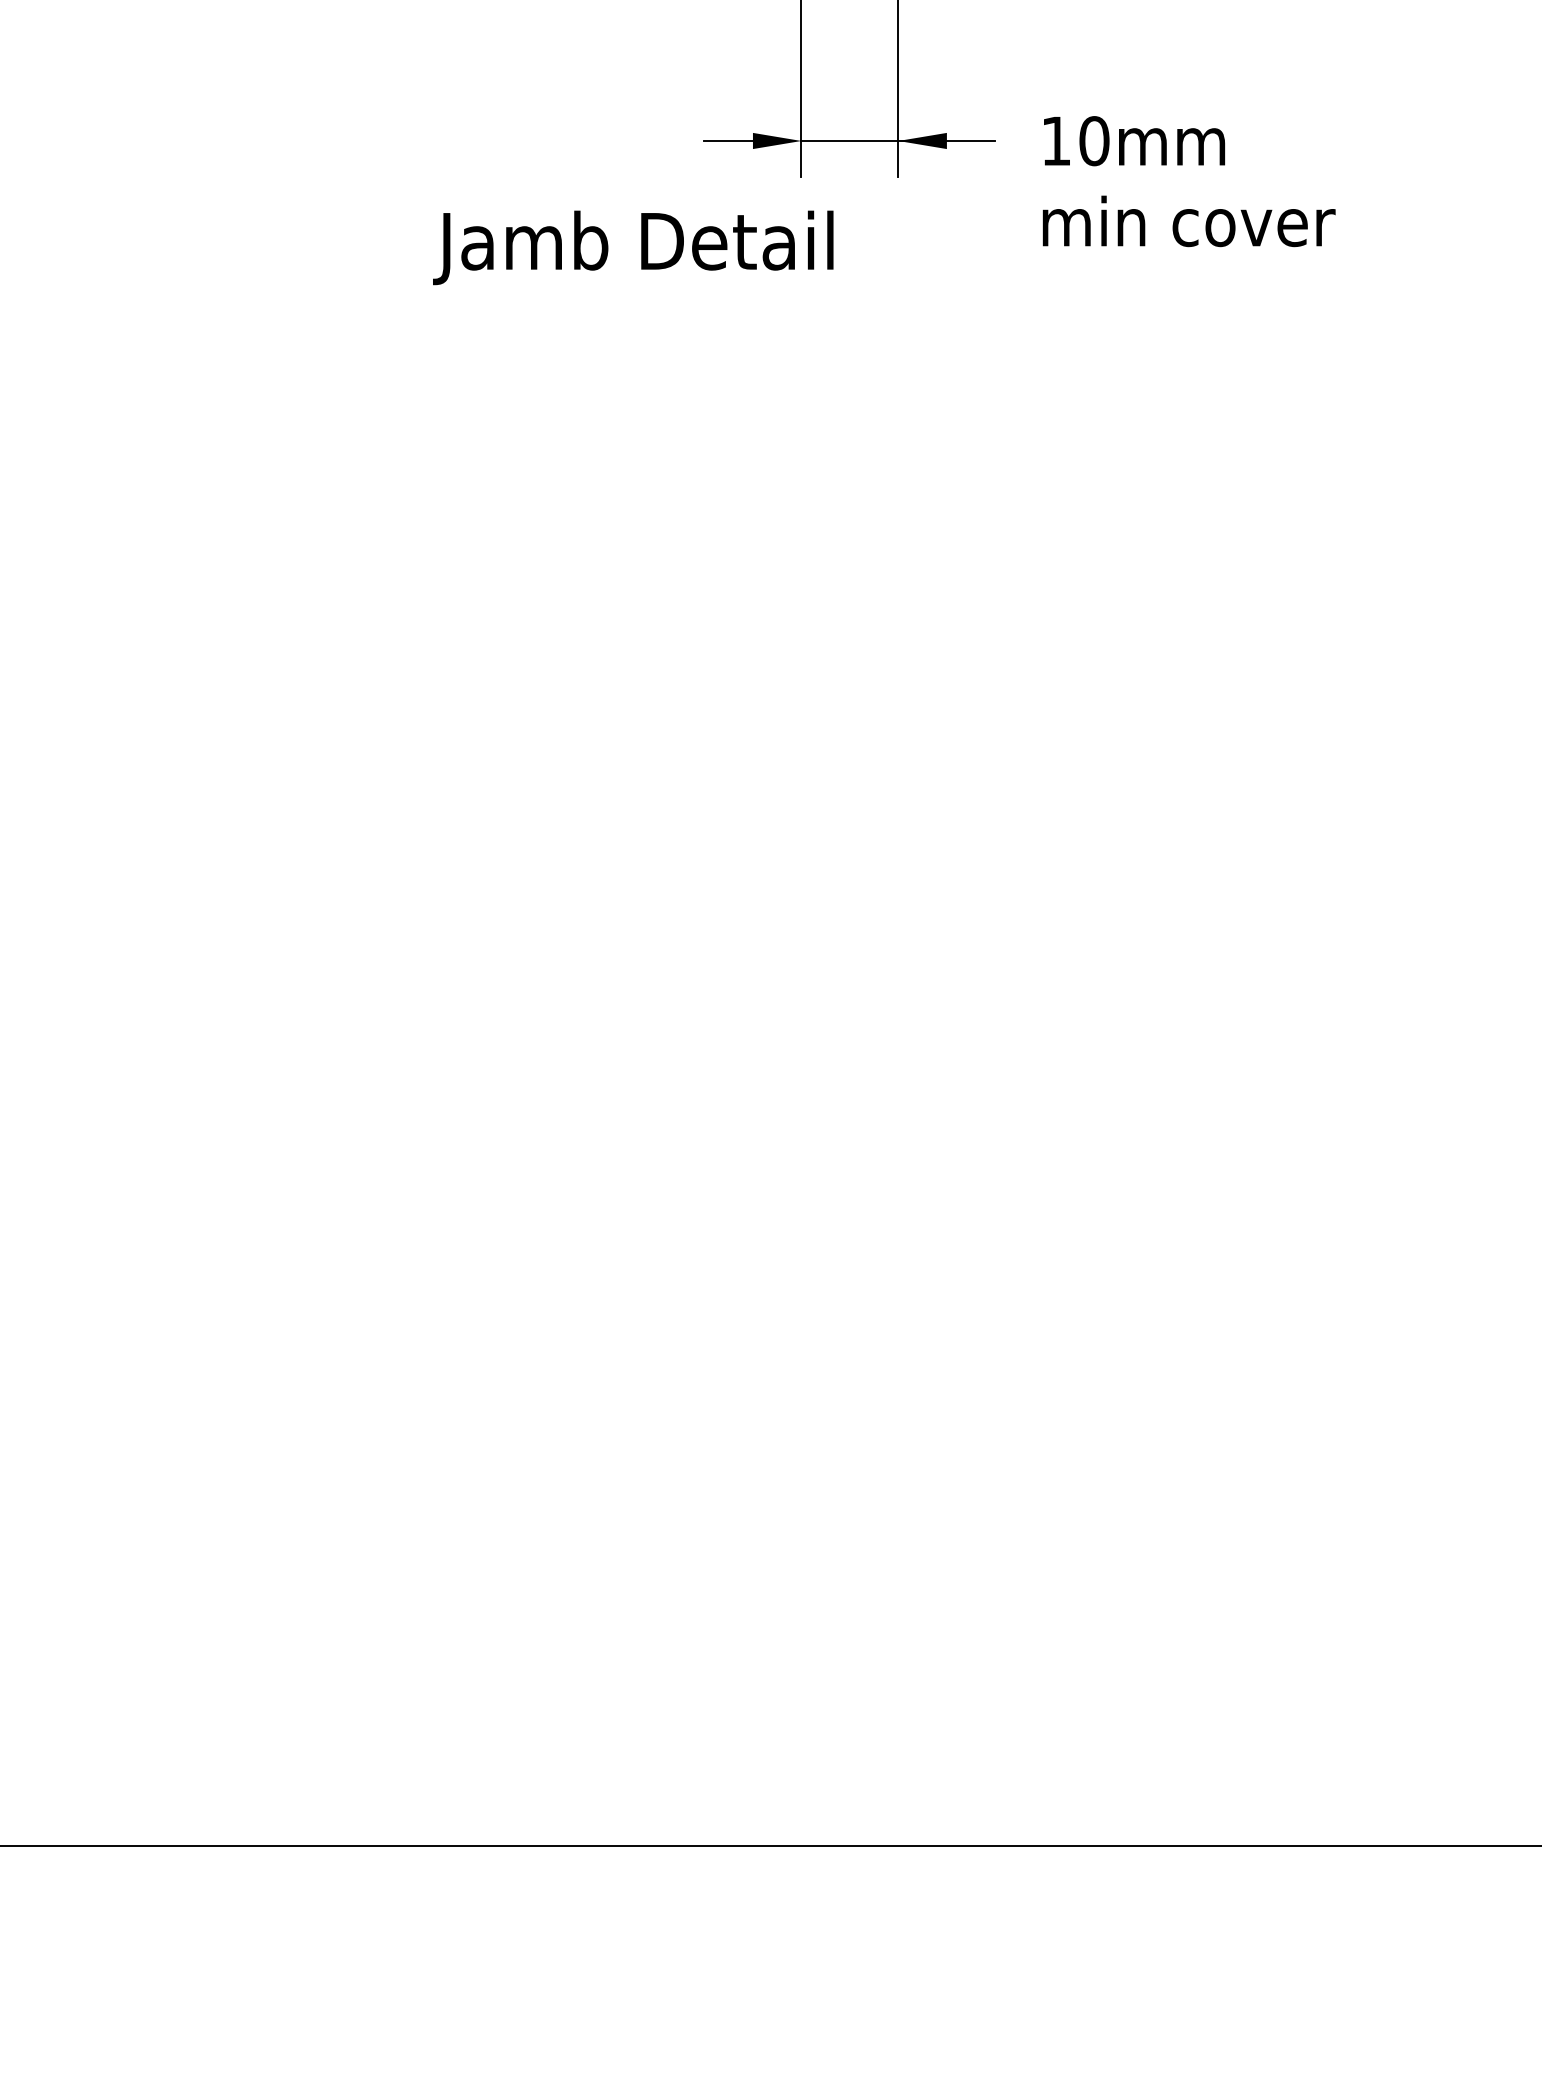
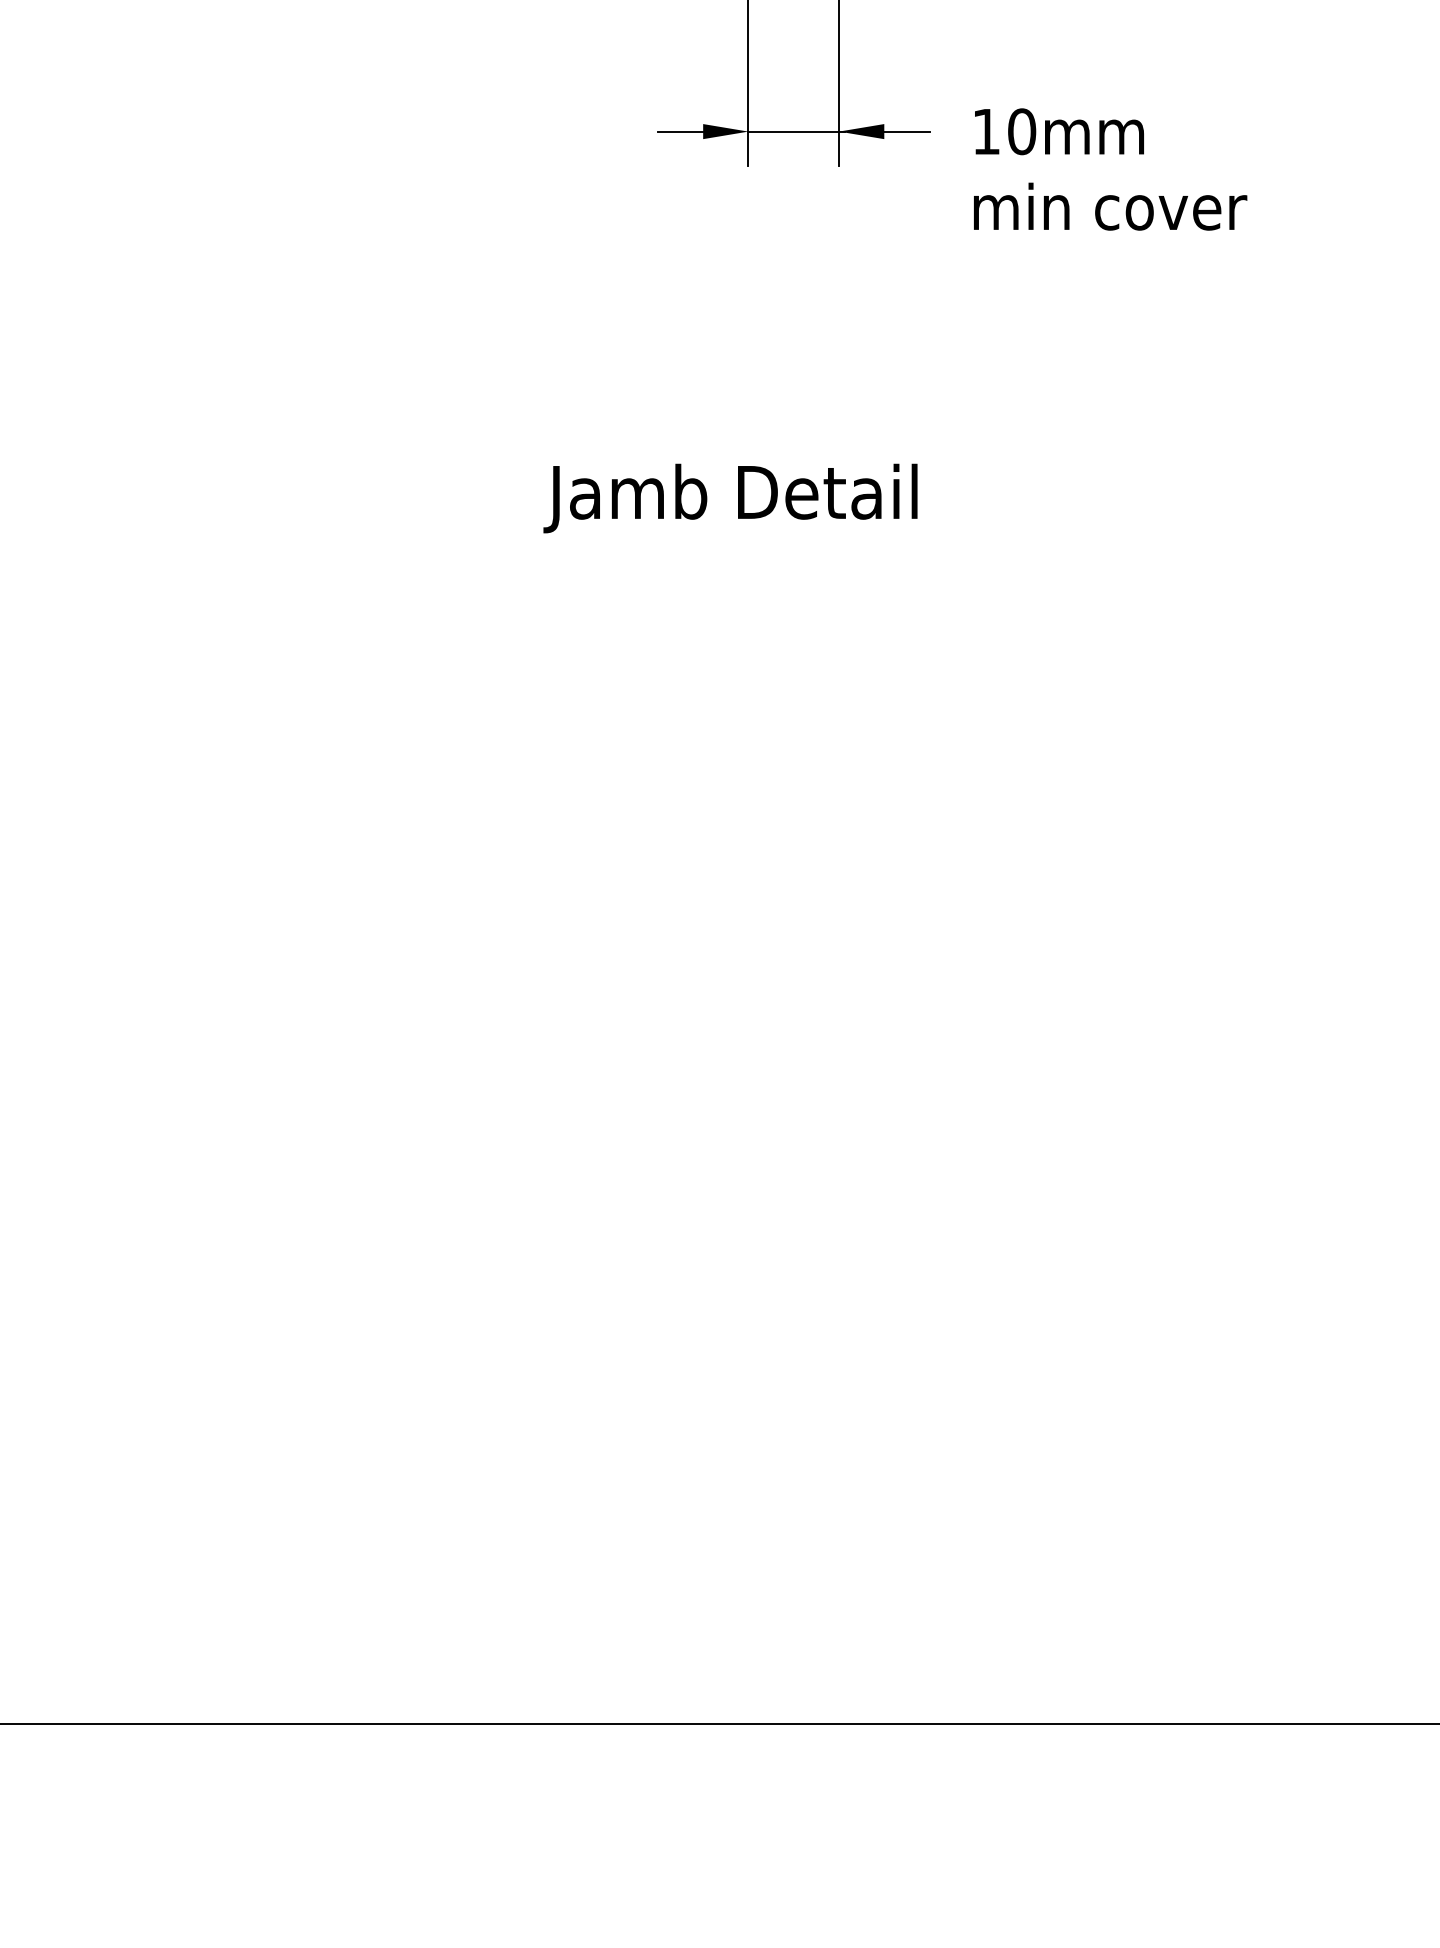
text: (633, 247) -> (730, 498), moved

